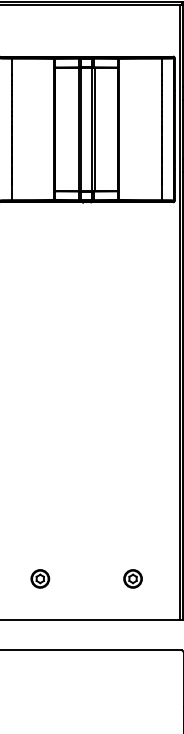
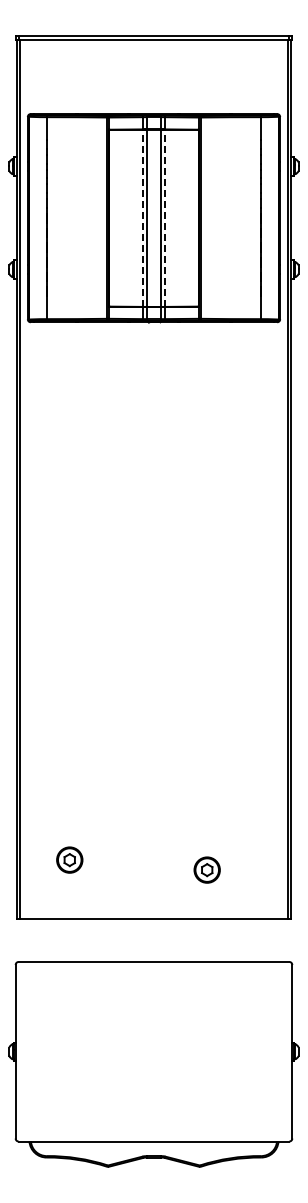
line: (78, 128) -> (142, 217), solid -> dashed
line: (94, 128) -> (165, 217), solid -> dashed
part: (40, 578) -> (69, 859), moved
part: (132, 578) -> (206, 869), moved

